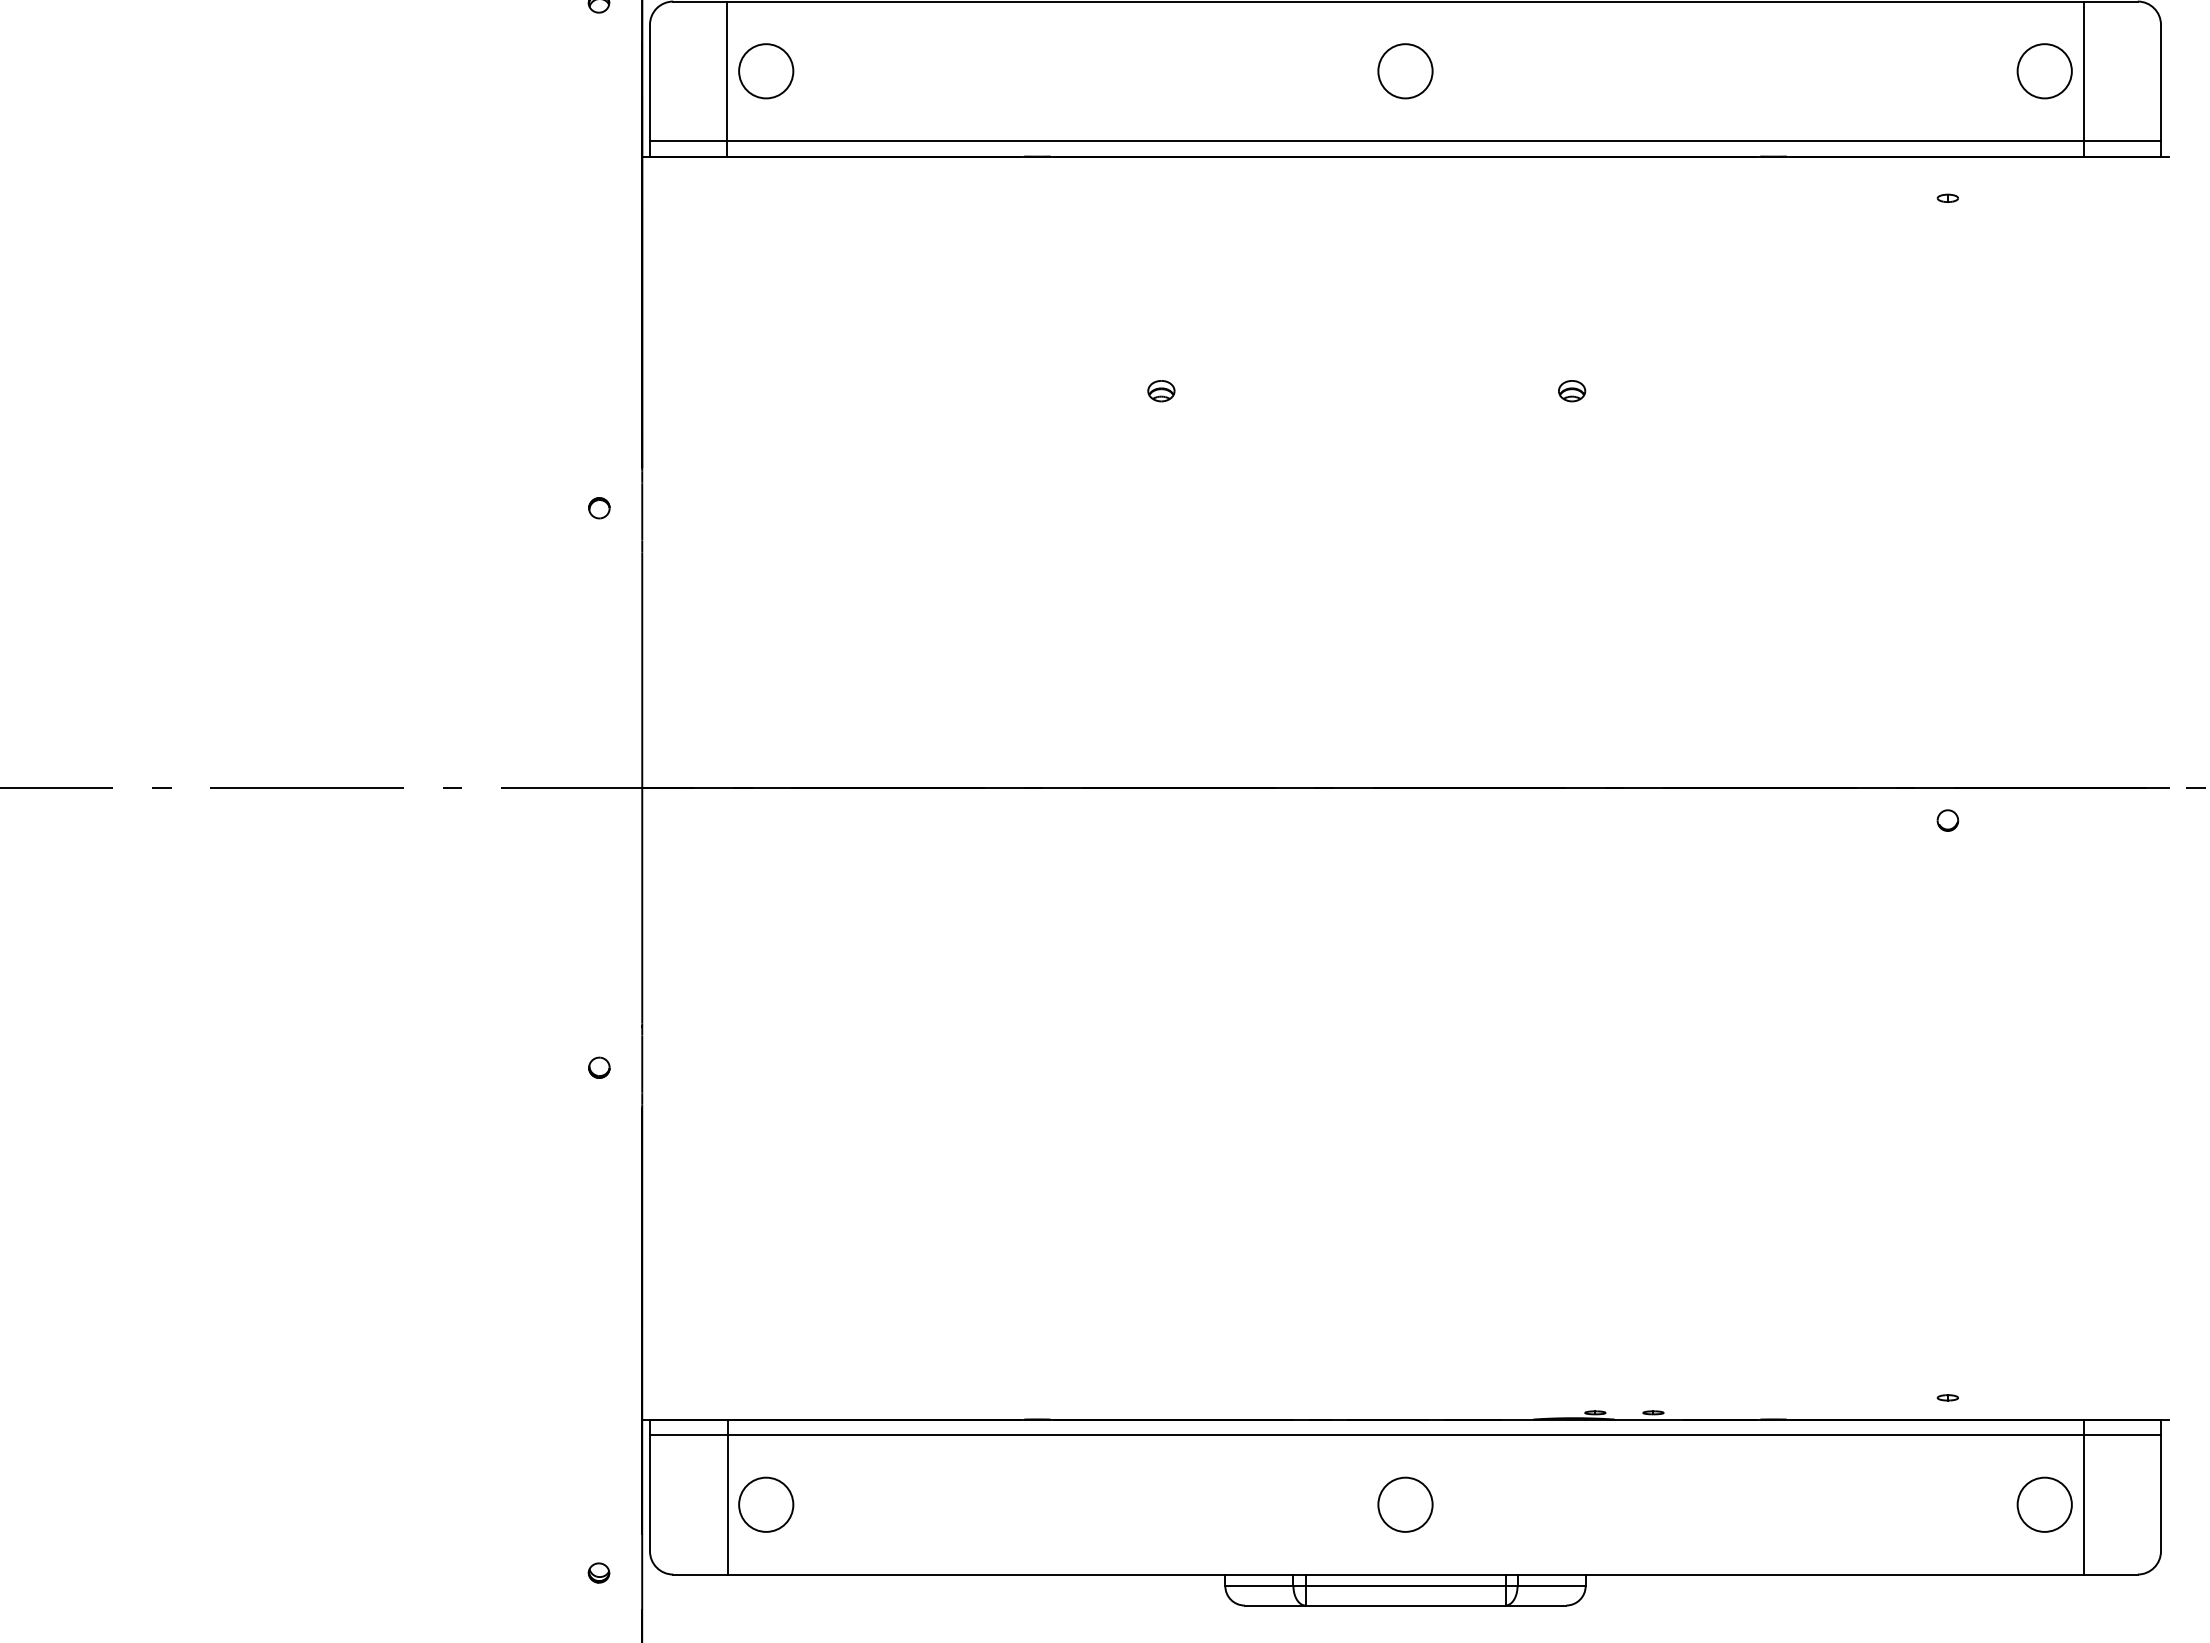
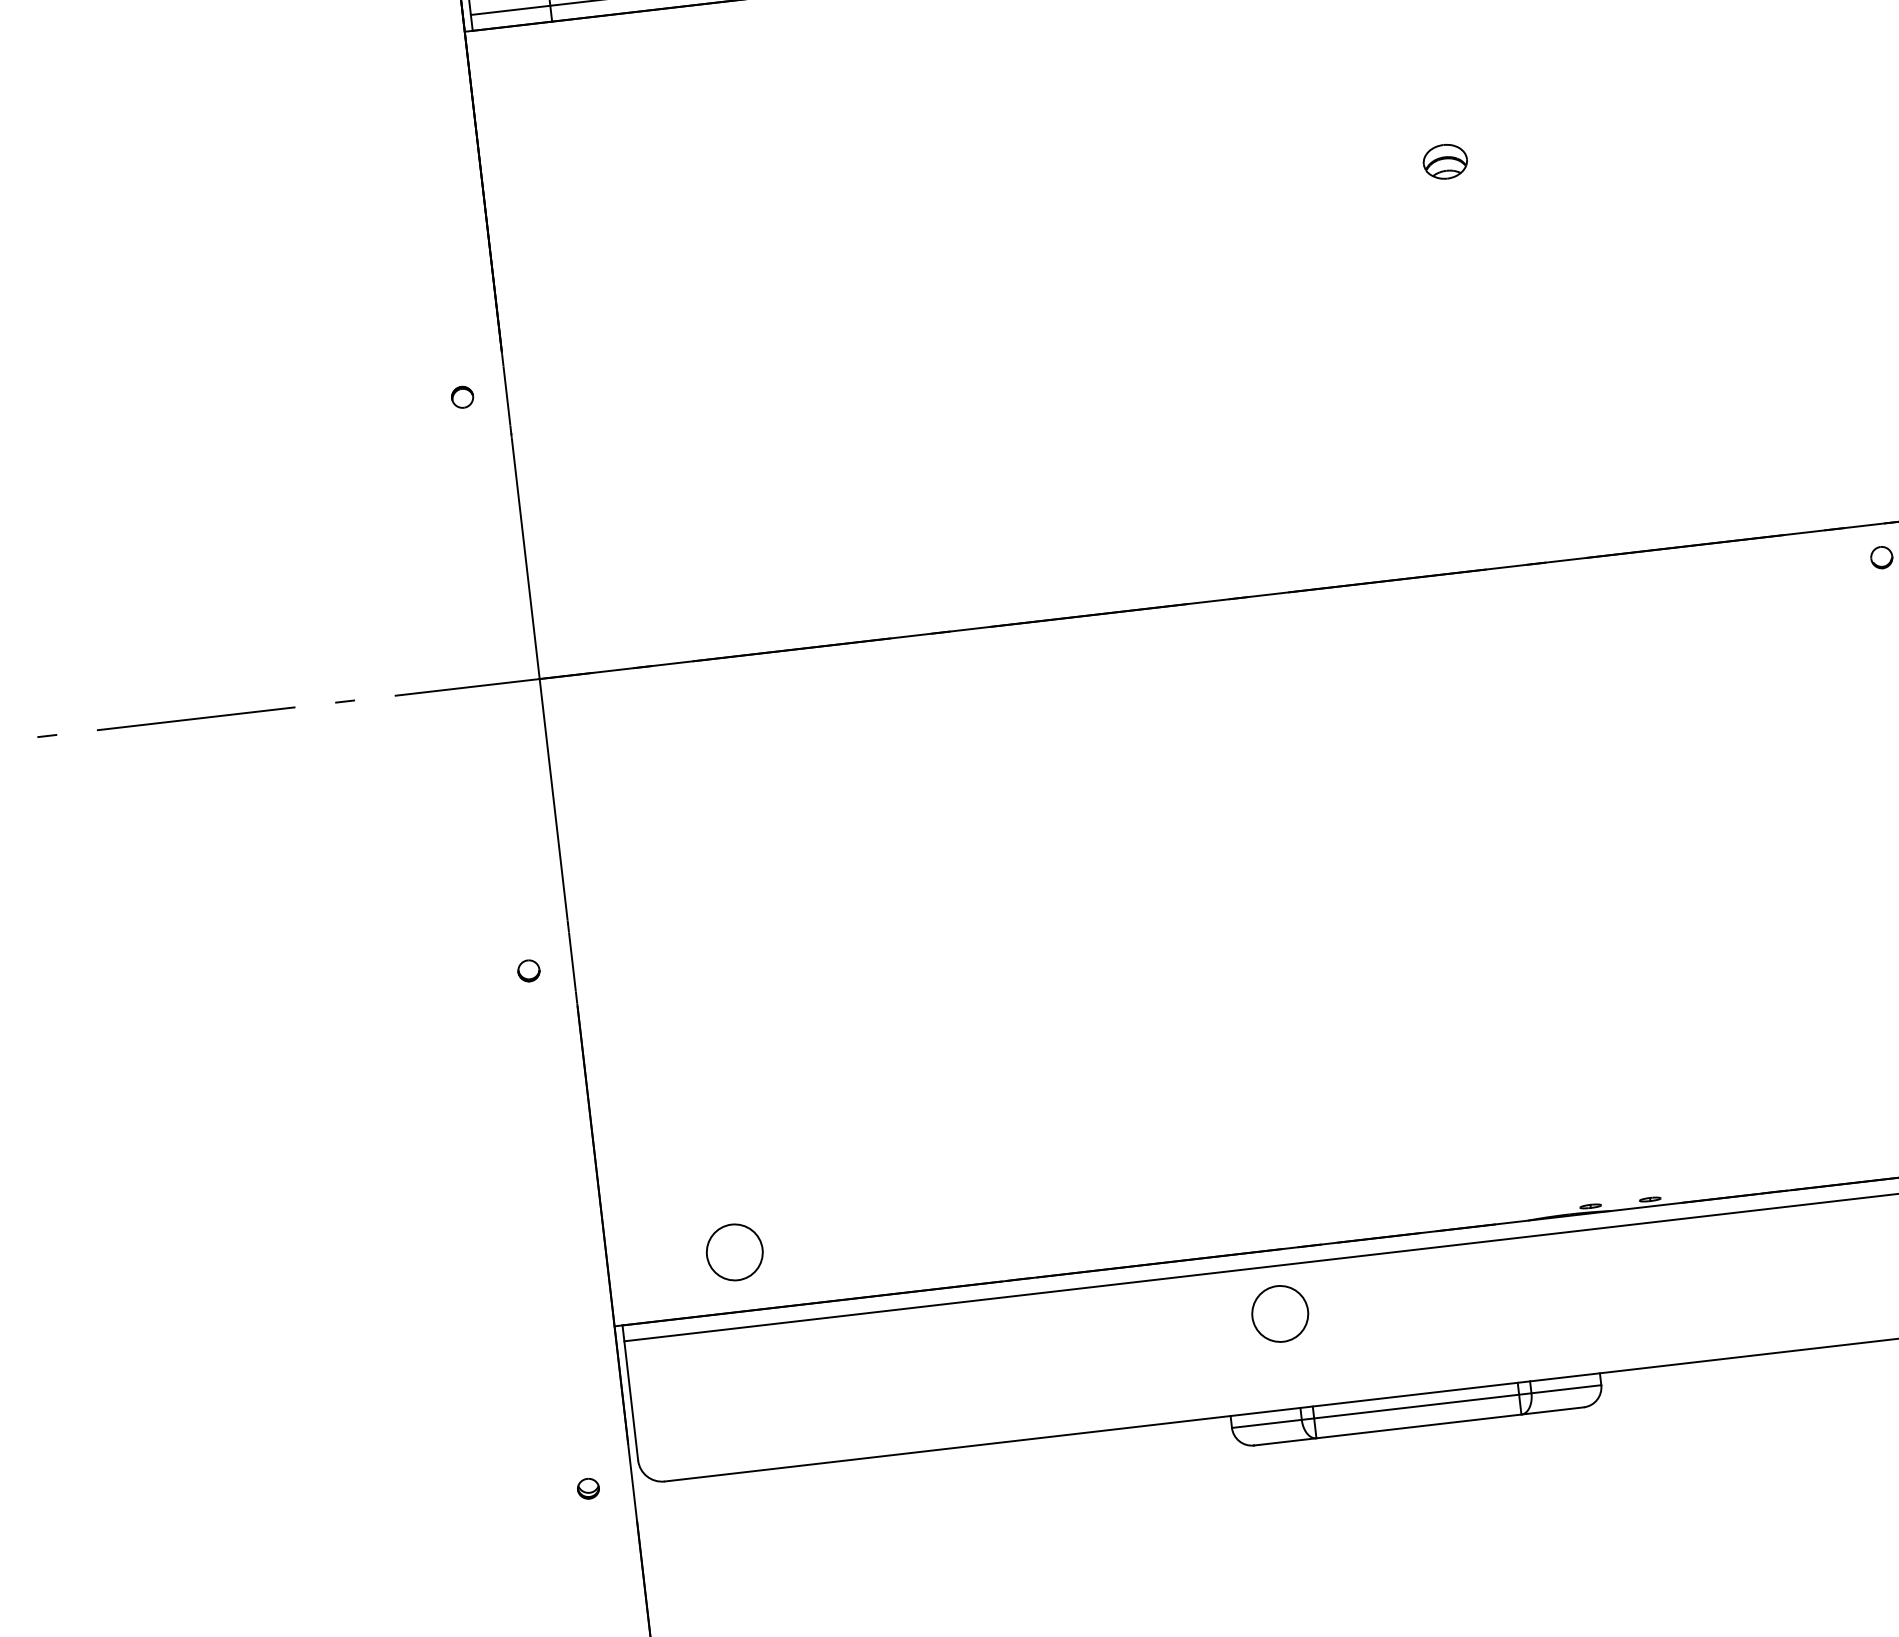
part: (1161, 391) -> (1024, 211), removed
part: (1572, 391) -> (1446, 162), size x1.6
line: (727, 1496) -> (711, 1395), removed
circle: (766, 1504) -> (735, 1252), moved
circle: (1405, 1504) -> (1280, 1313), moved

